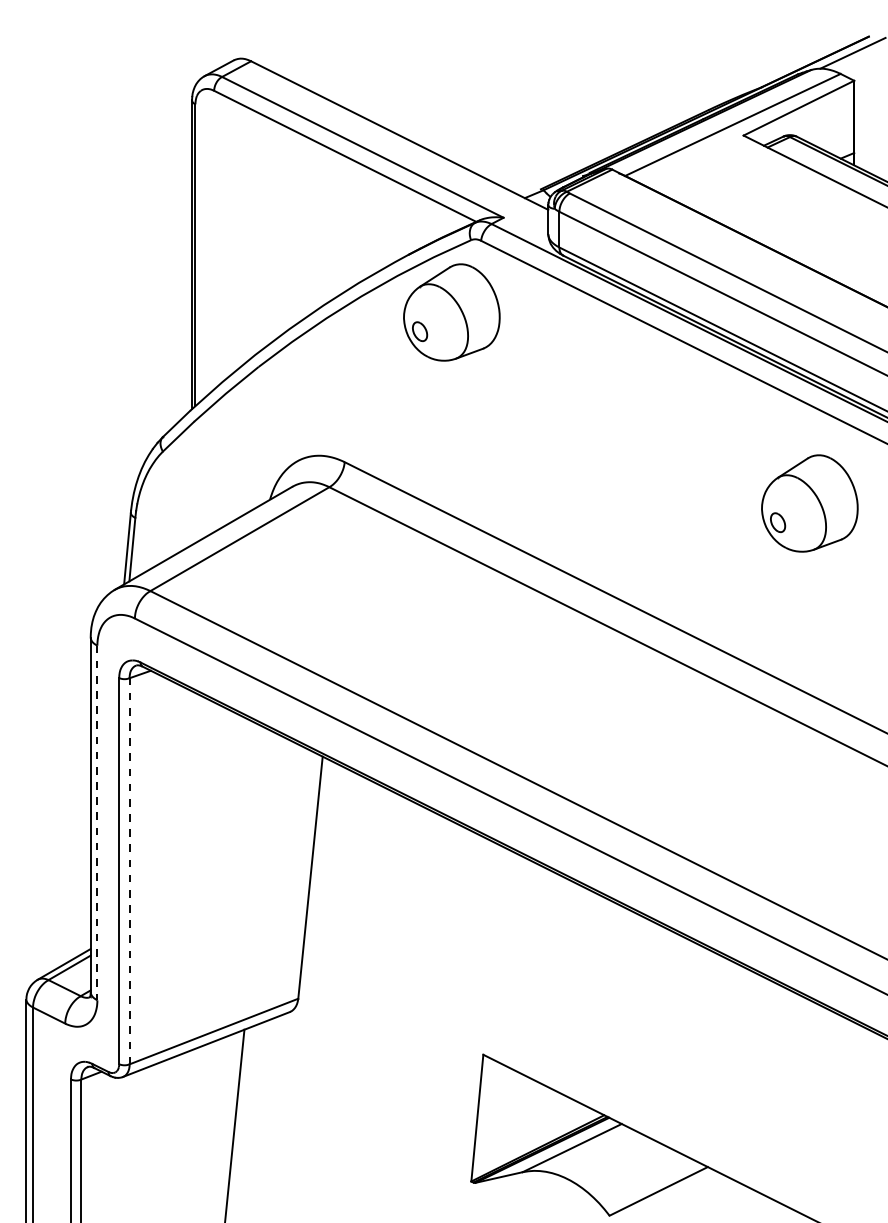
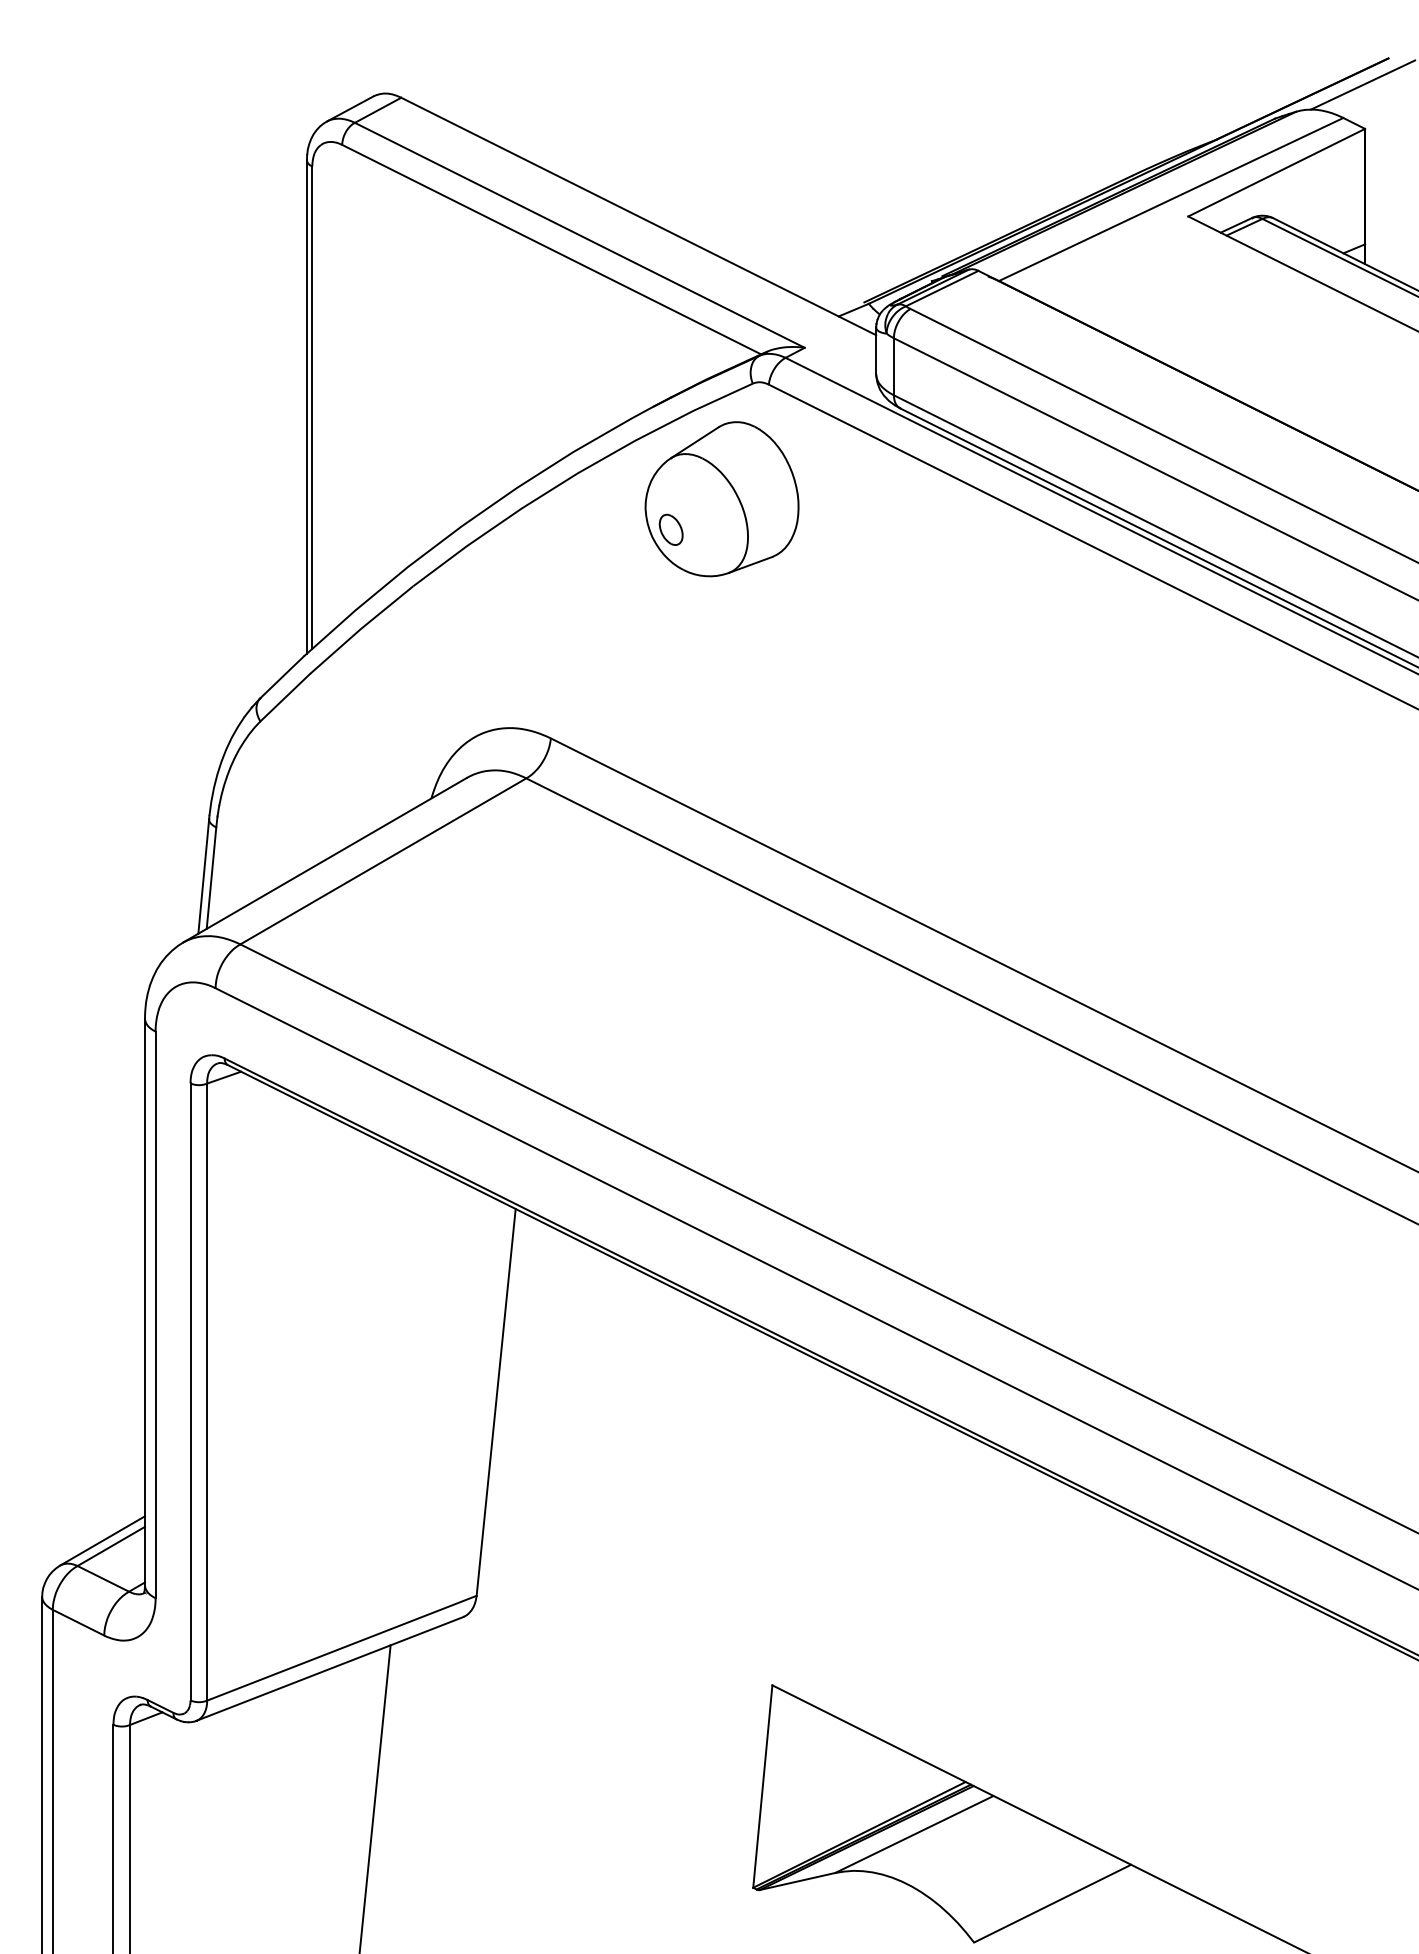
part: (809, 503) -> (1293, 804), removed
line: (97, 823) -> (155, 1315), dashed -> solid
line: (129, 870) -> (206, 1390), dashed -> solid

